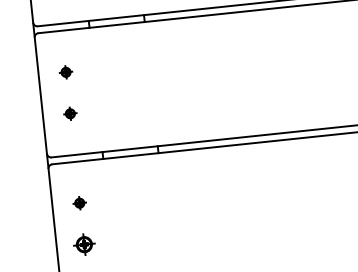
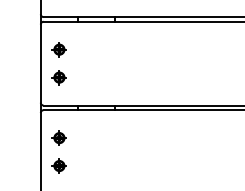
part: (64, 72) -> (58, 49), size x1.67
part: (69, 113) -> (58, 77), size x1.67
part: (78, 202) -> (58, 137), size x1.67

